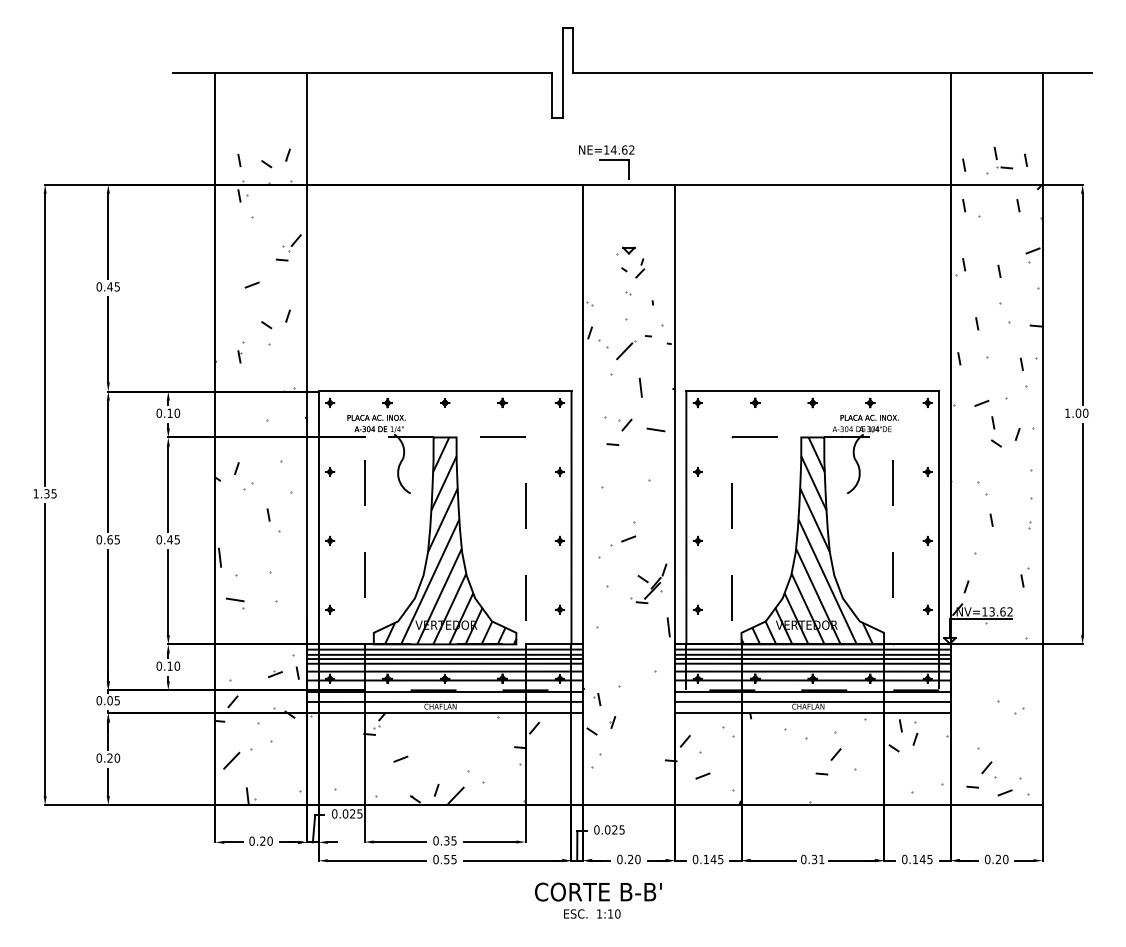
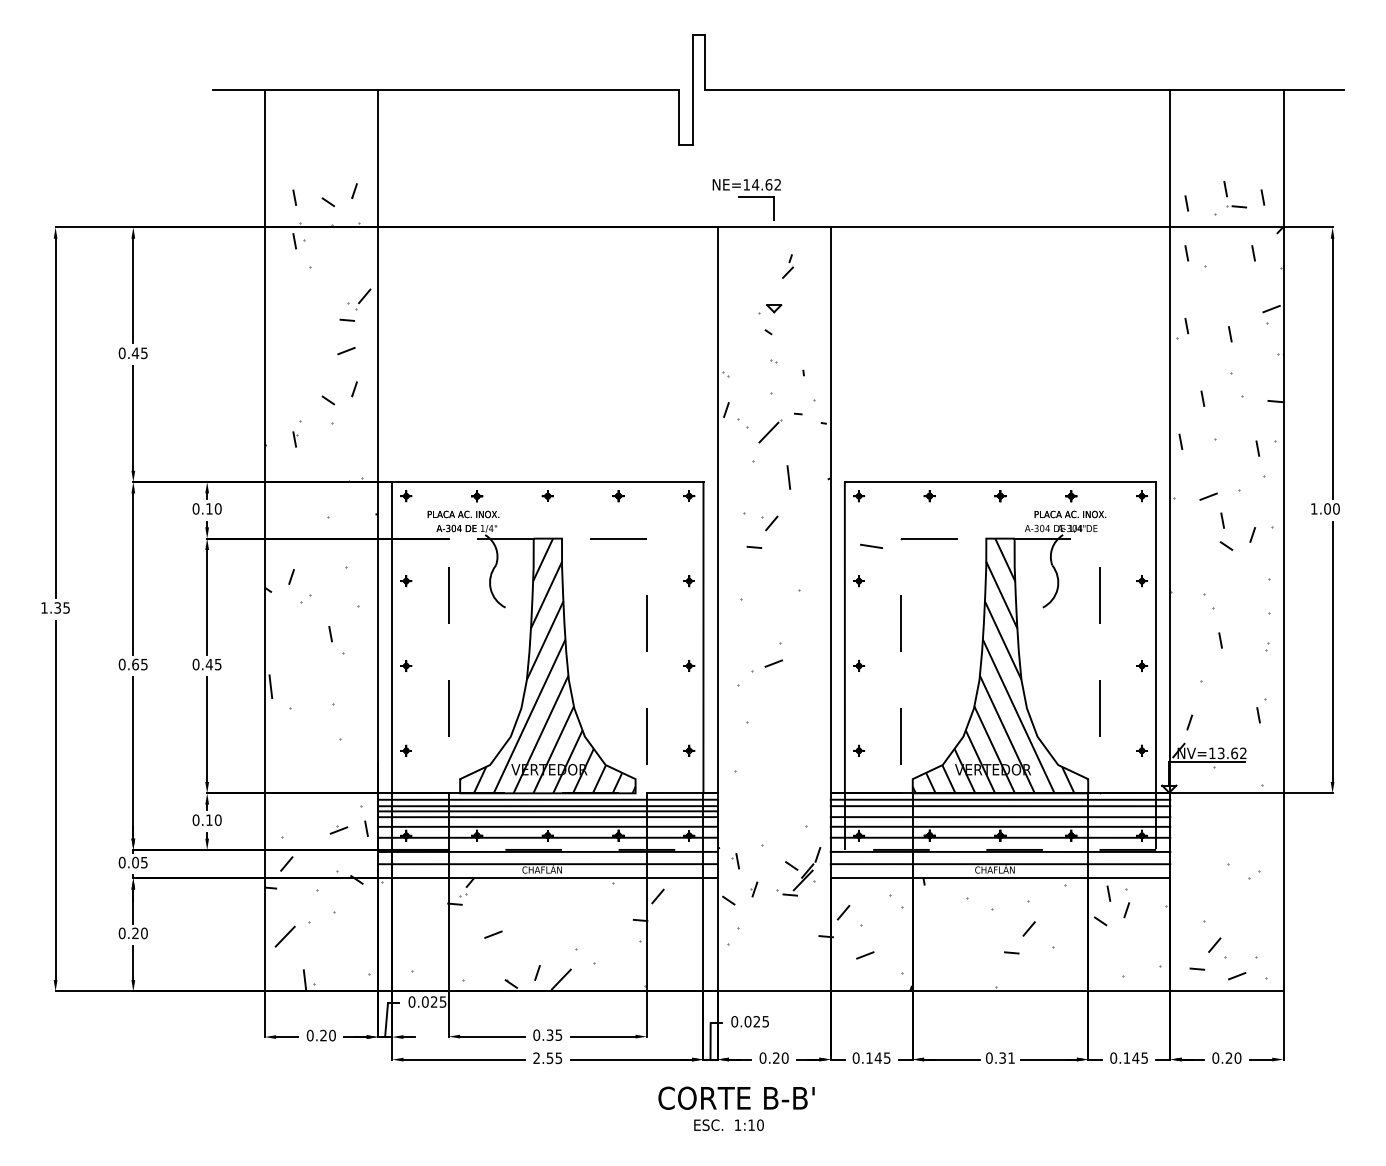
part: (639, 268) -> (787, 266), moved
line: (252, 285) -> (346, 351), moved
line: (656, 429) -> (871, 545), moved
part: (648, 583) -> (798, 871), moved
part: (235, 603) -> (289, 743), removed
line: (668, 627) -> (822, 772), removed
line: (812, 659) -> (1000, 811), removed
text: (435, 859) -> (536, 1058), 0.55 -> 2.55

